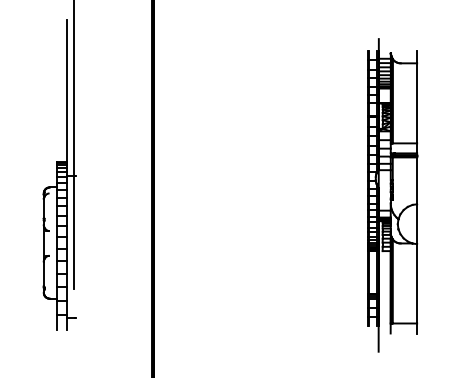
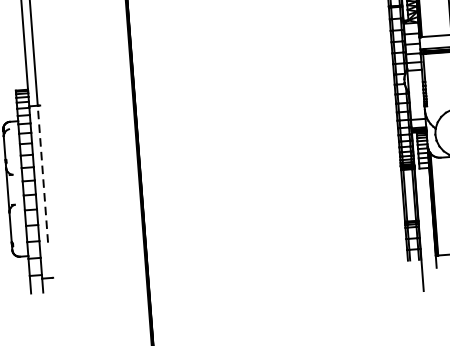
line: (73, 231) -> (42, 173), solid -> dashed

